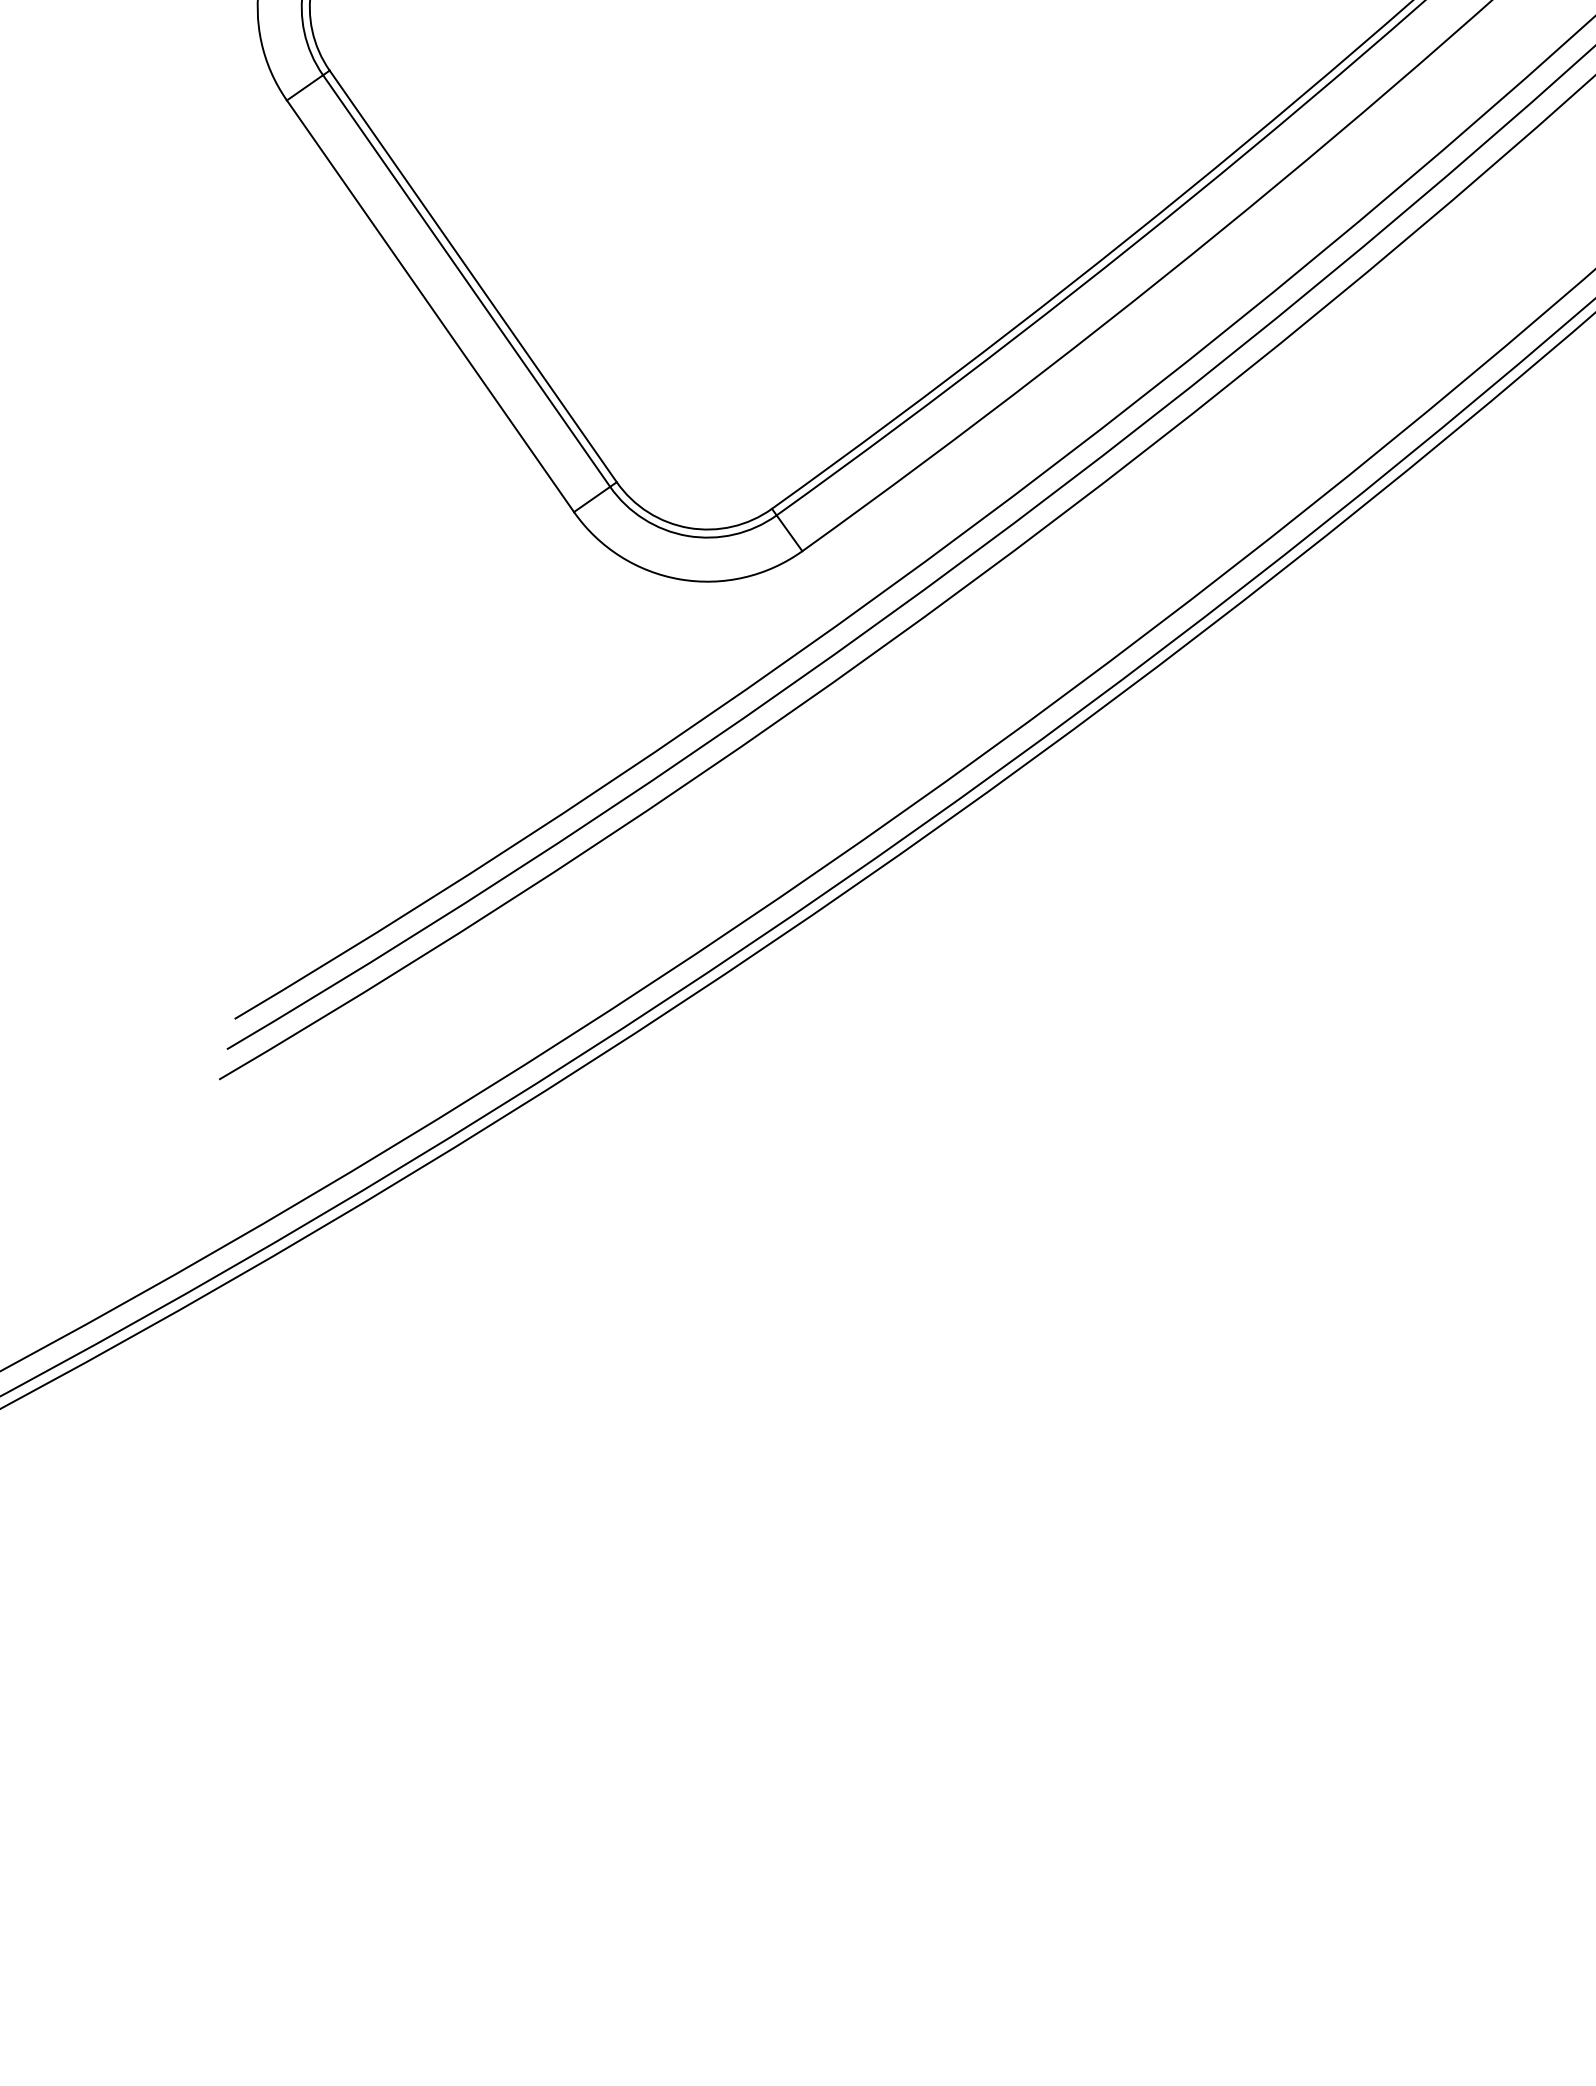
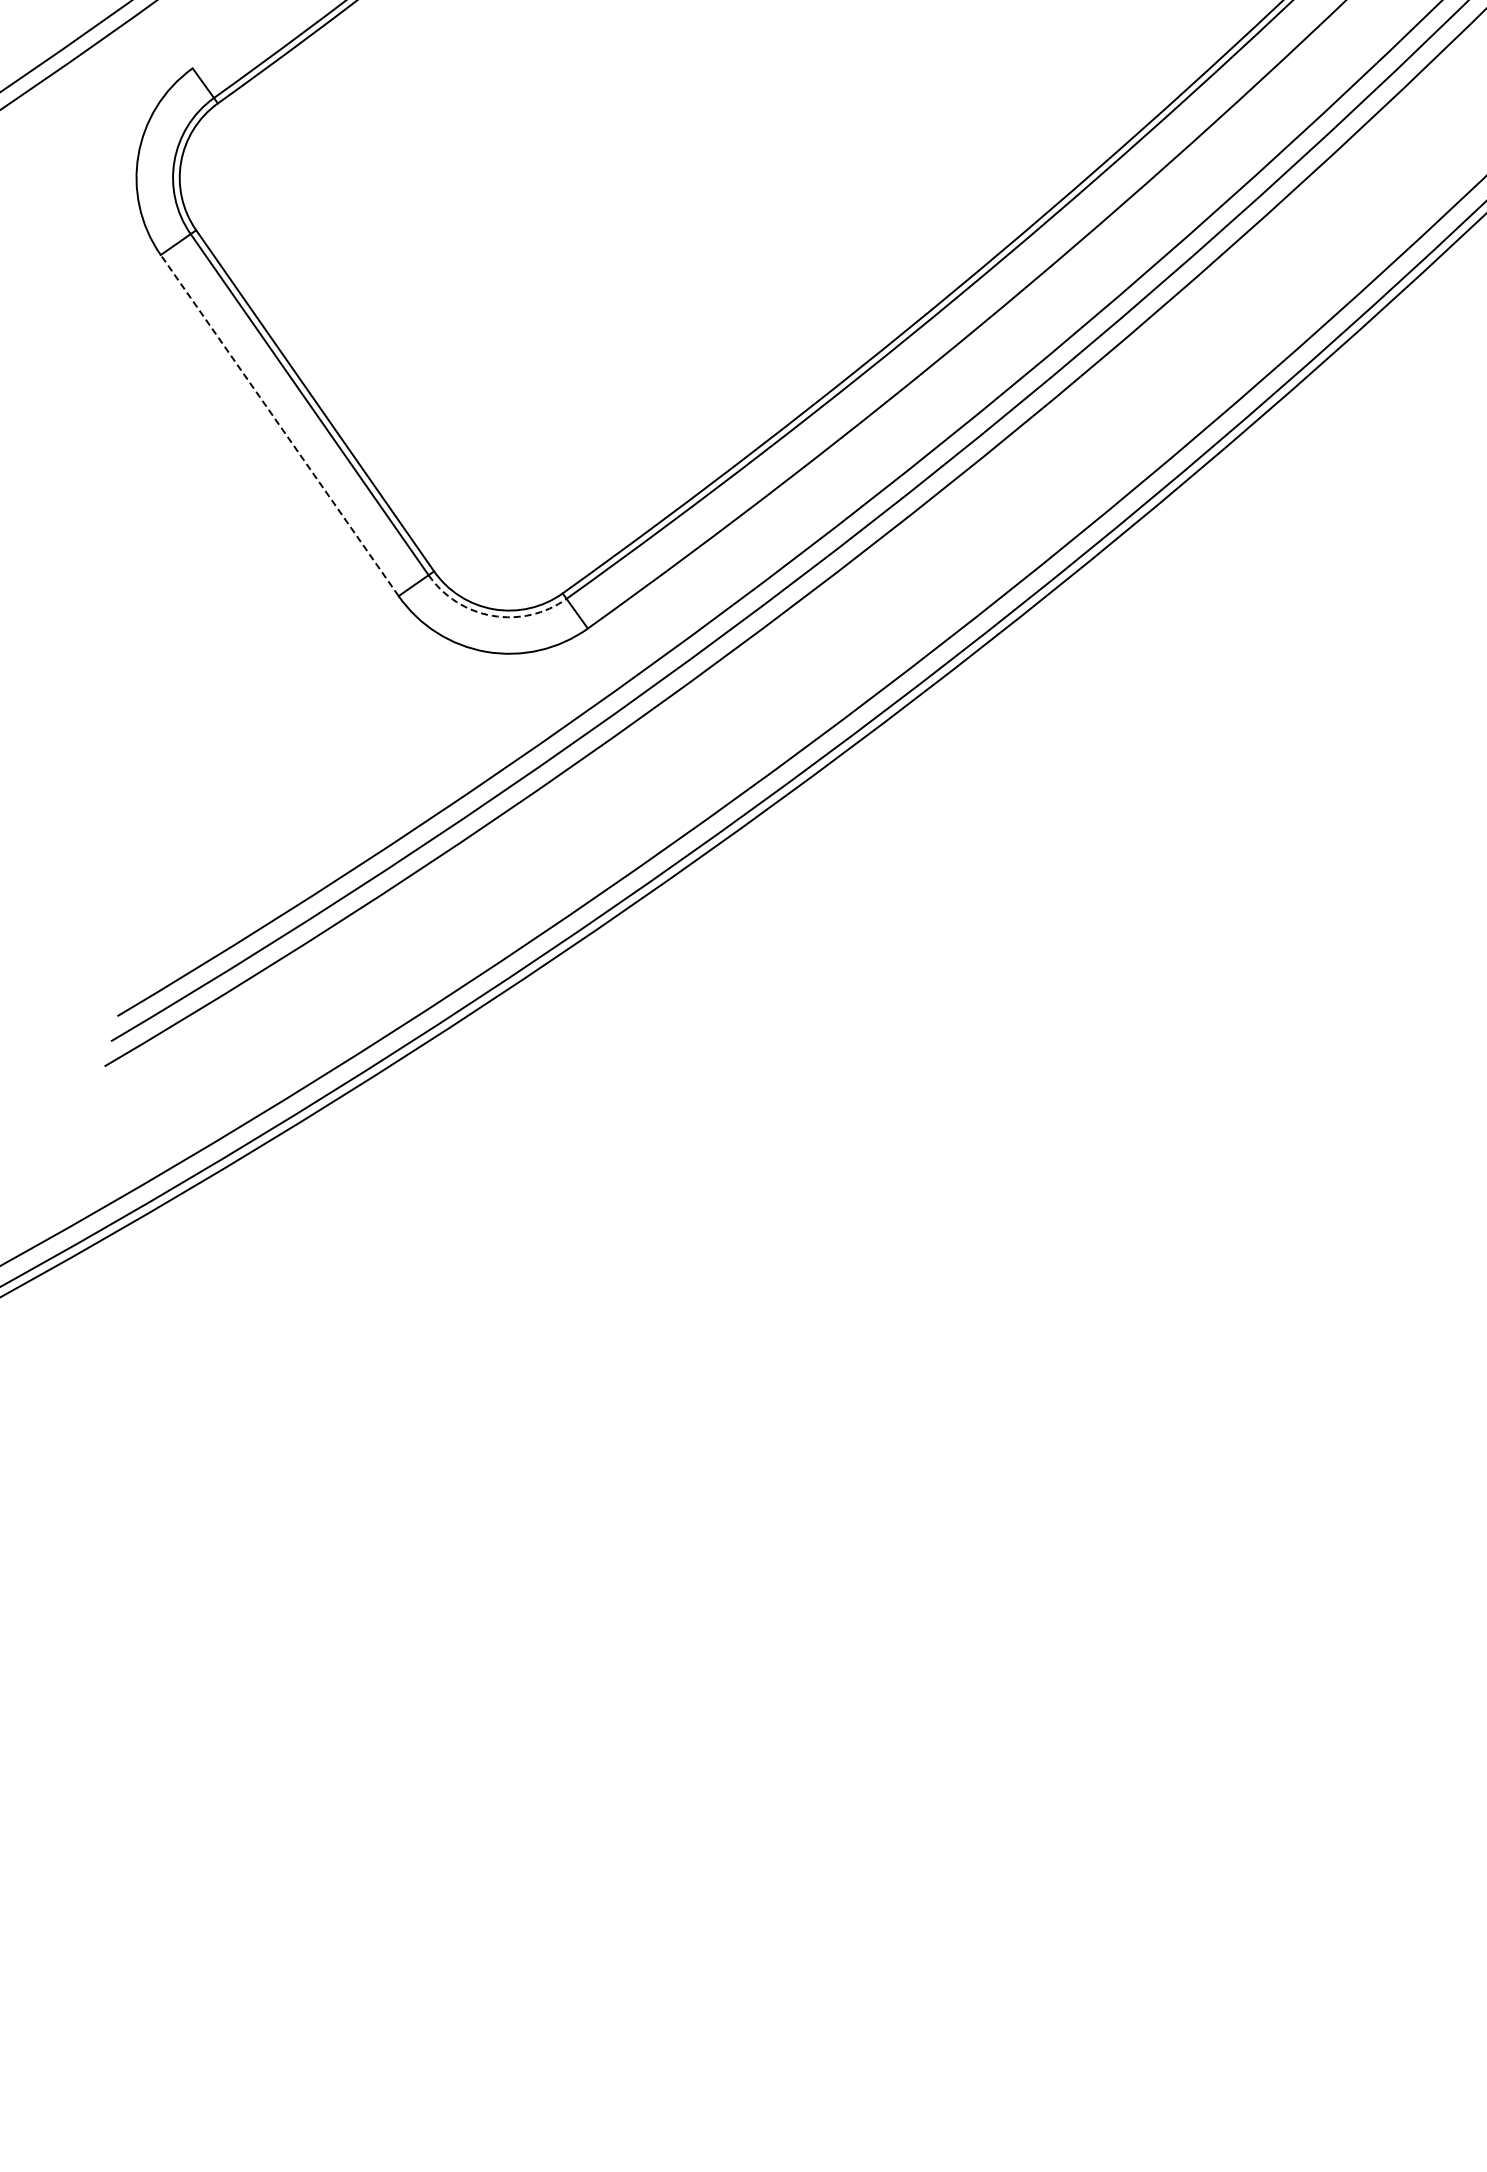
line: (430, 306) -> (279, 425), solid -> dashed
arc: (687, 535) -> (492, 615), solid -> dashed

